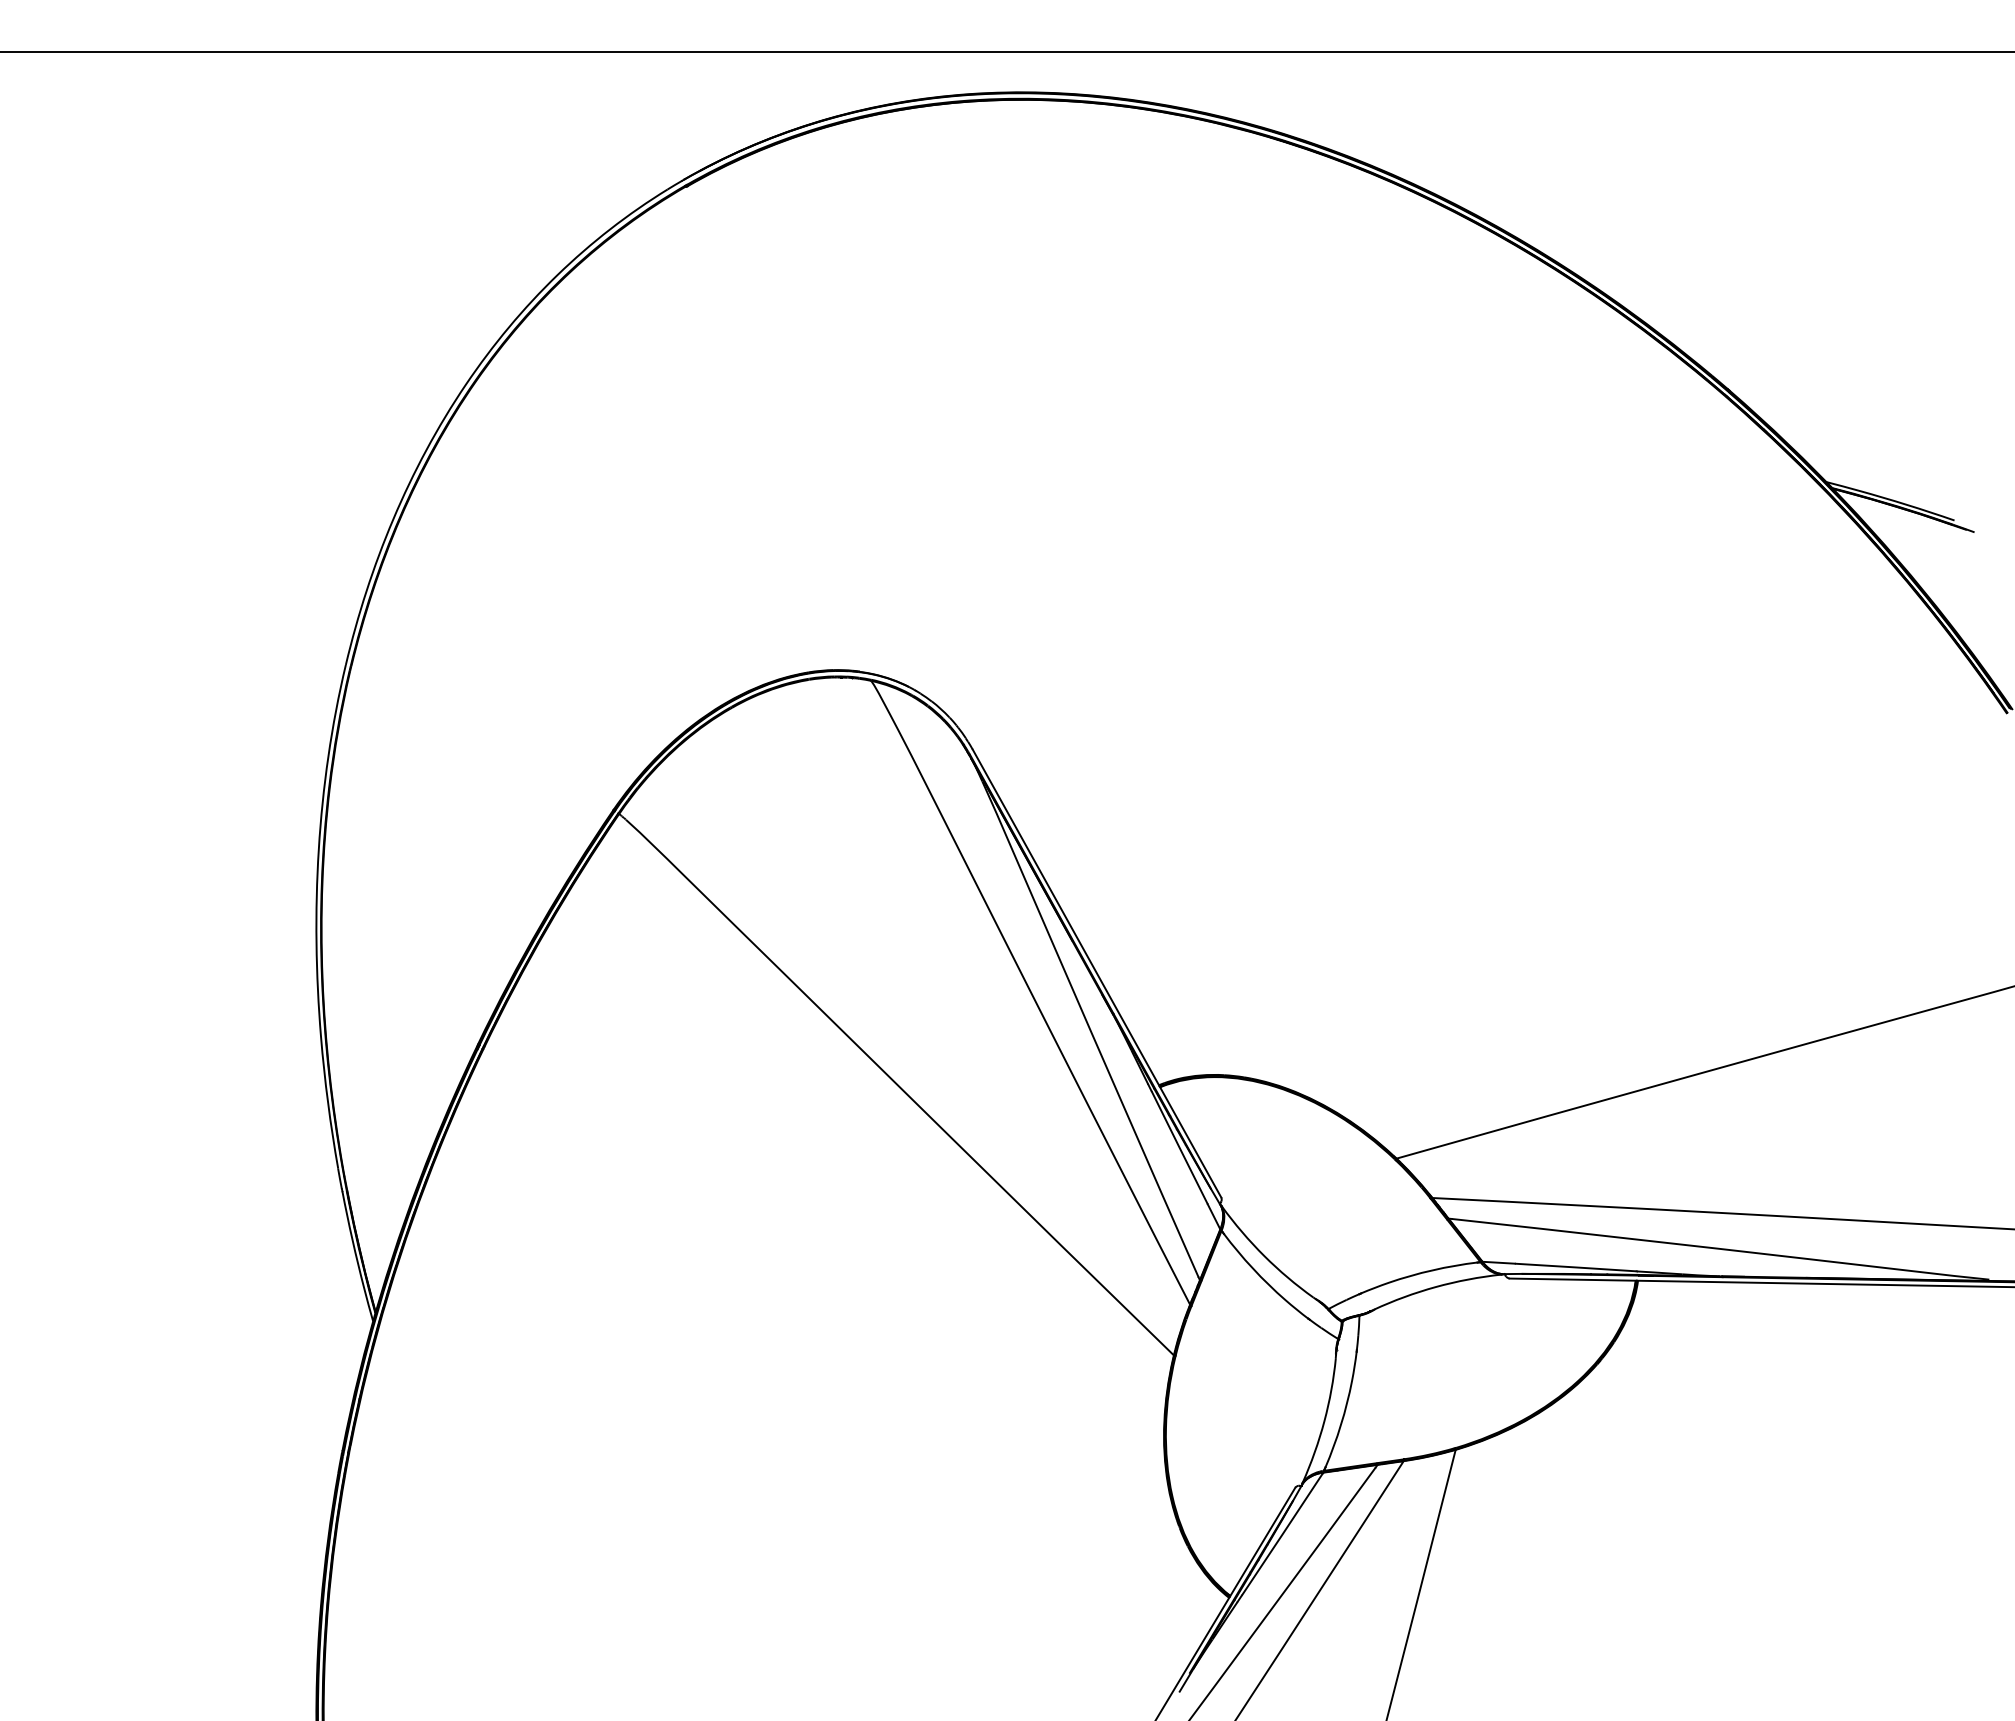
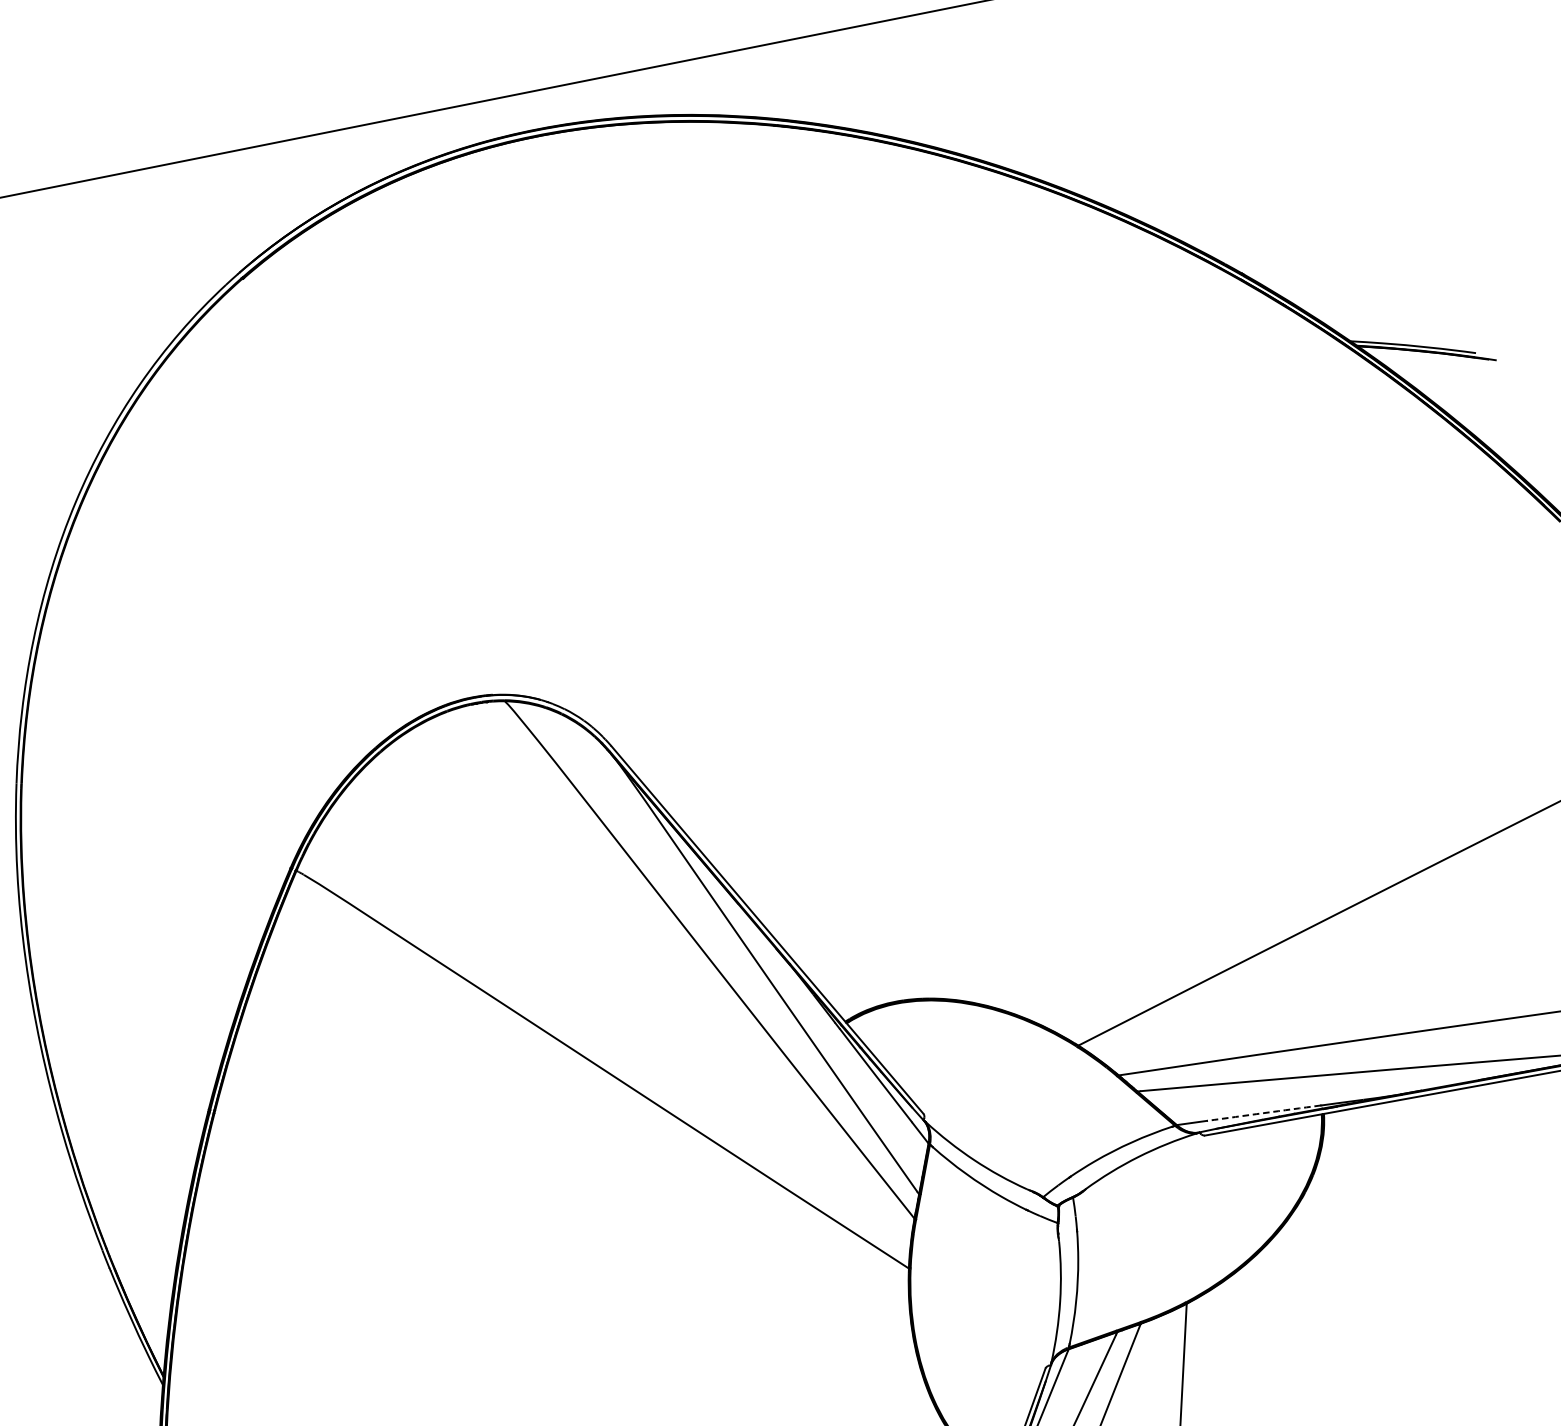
arc: (1575, 1267) -> (1263, 1113), solid -> dashed

